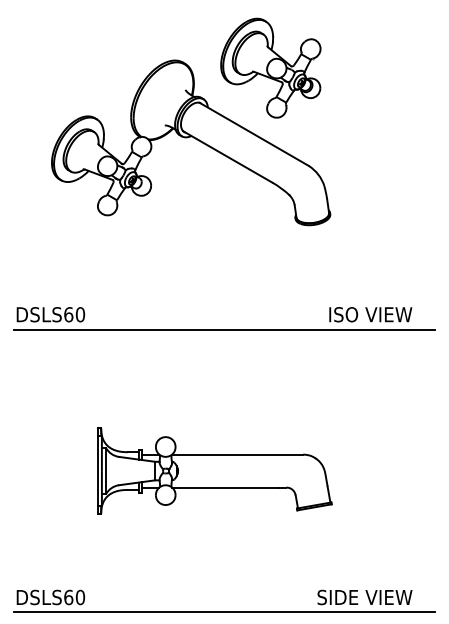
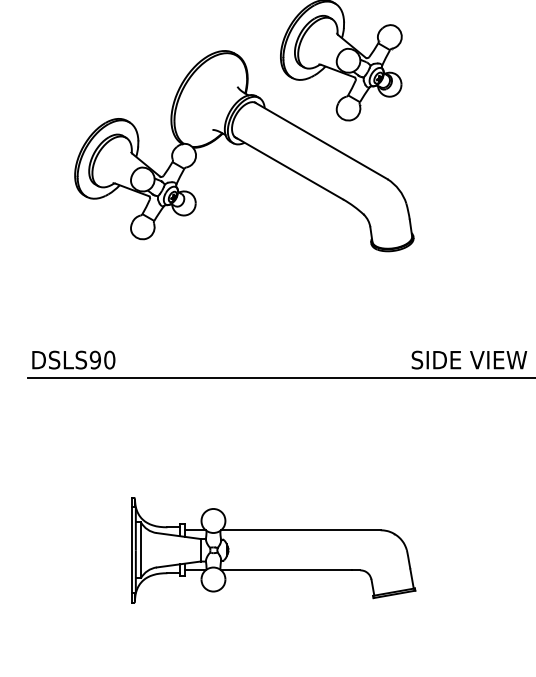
text: (68, 314) -> (95, 359), DSLS60 -> DSLS90
text: (375, 314) -> (468, 359), ISO VIEW -> SIDE VIEW

